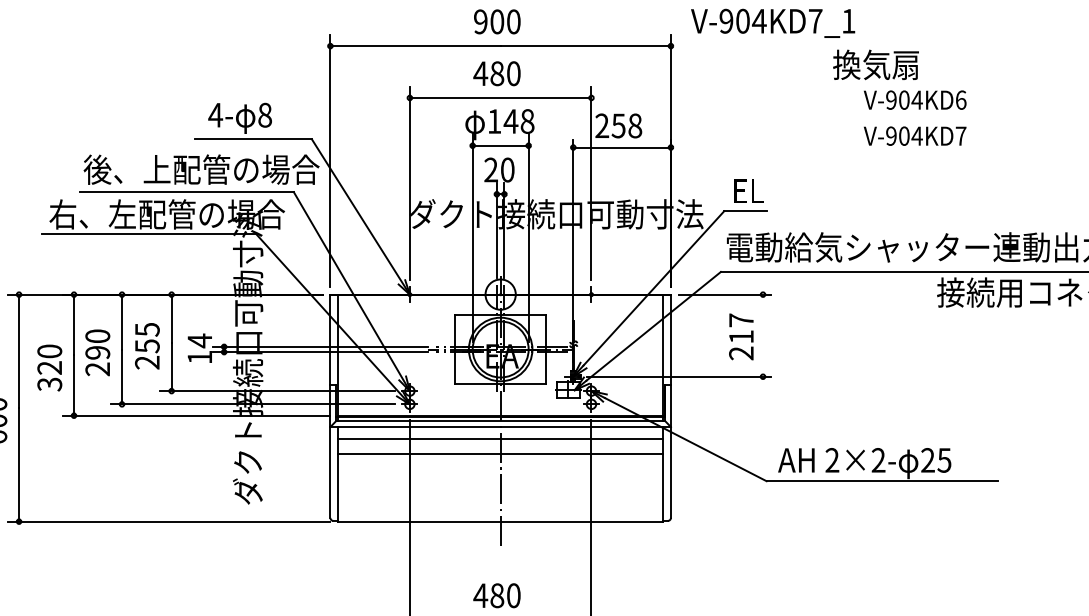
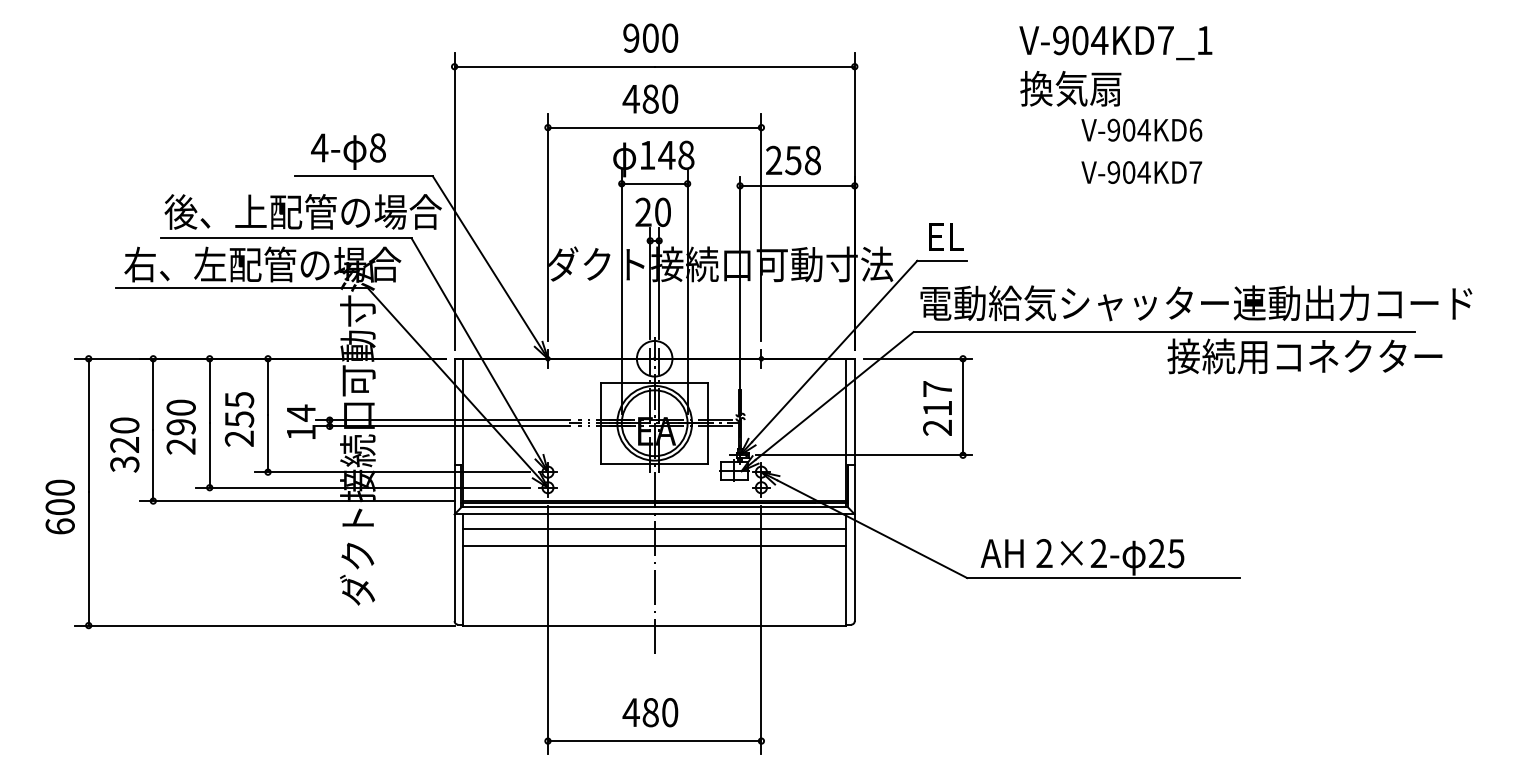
text: (772, 22) -> (1115, 42), moved
text: (875, 64) -> (1070, 88), moved
line: (763, 335) -> (963, 406), added

